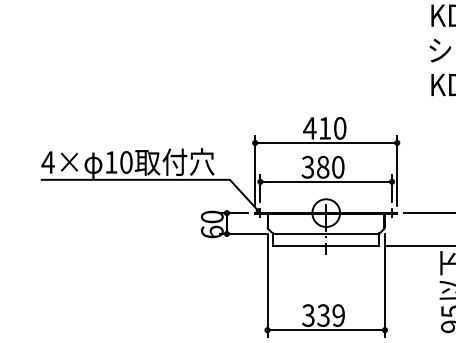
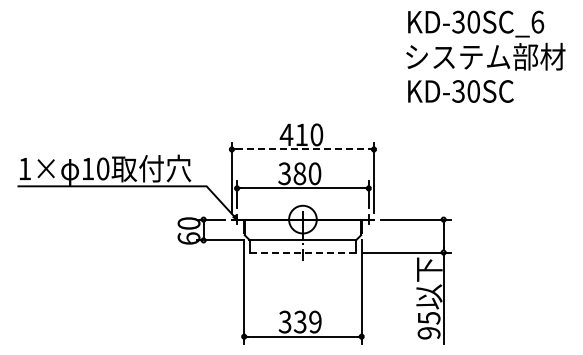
line: (325, 143) -> (302, 149), solid -> dashed
text: (47, 163) -> (24, 169), 4× -> 1×
line: (326, 246) -> (303, 252), solid -> dashed

